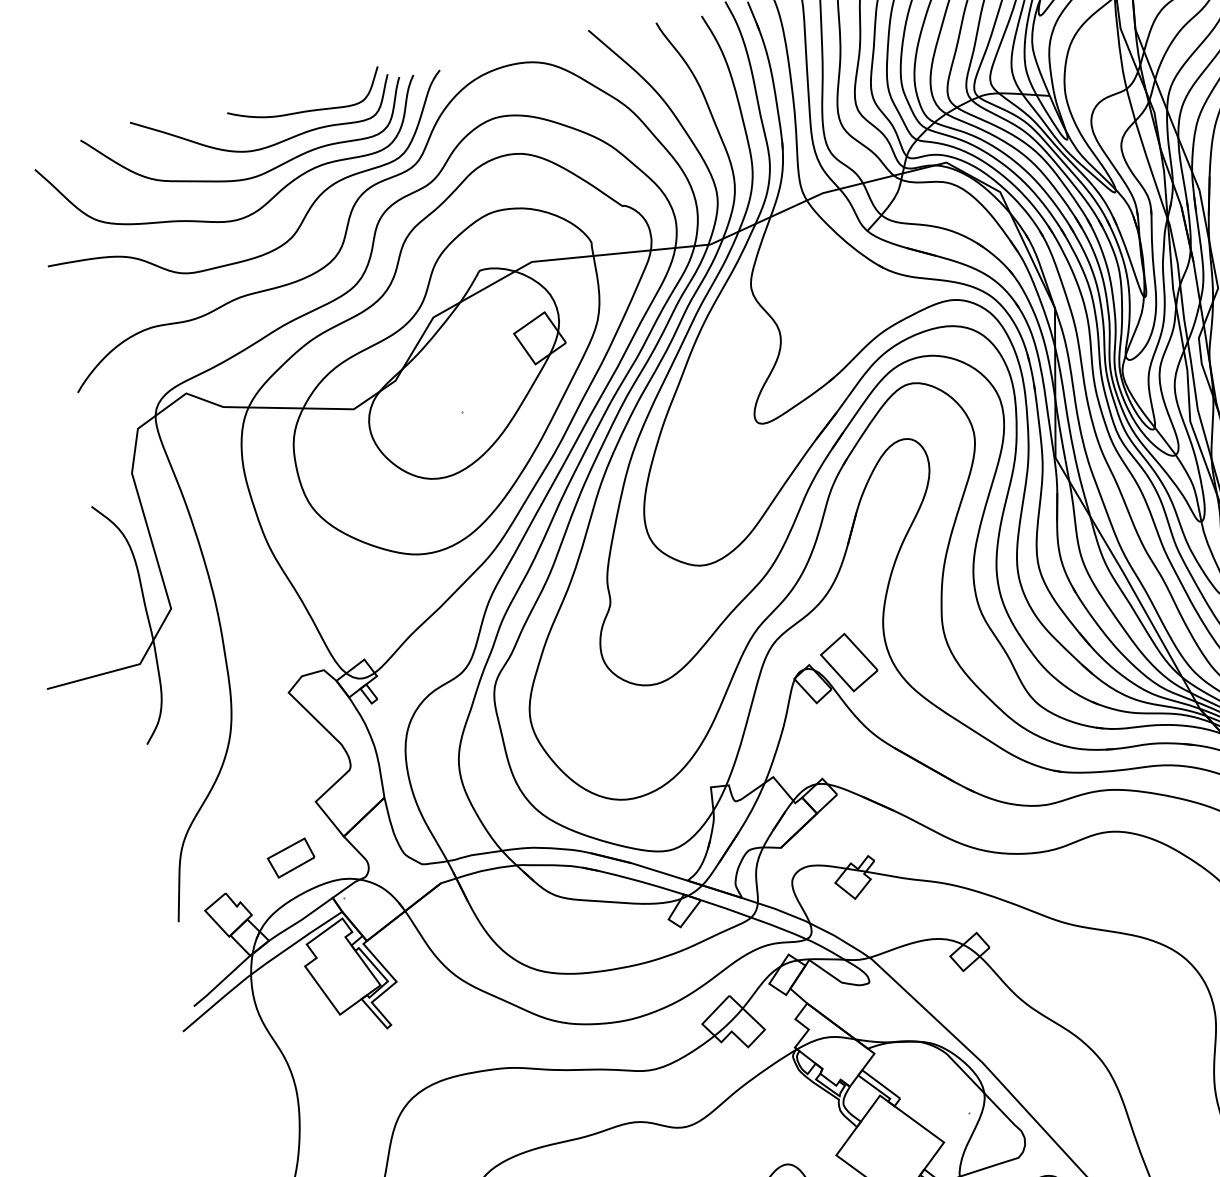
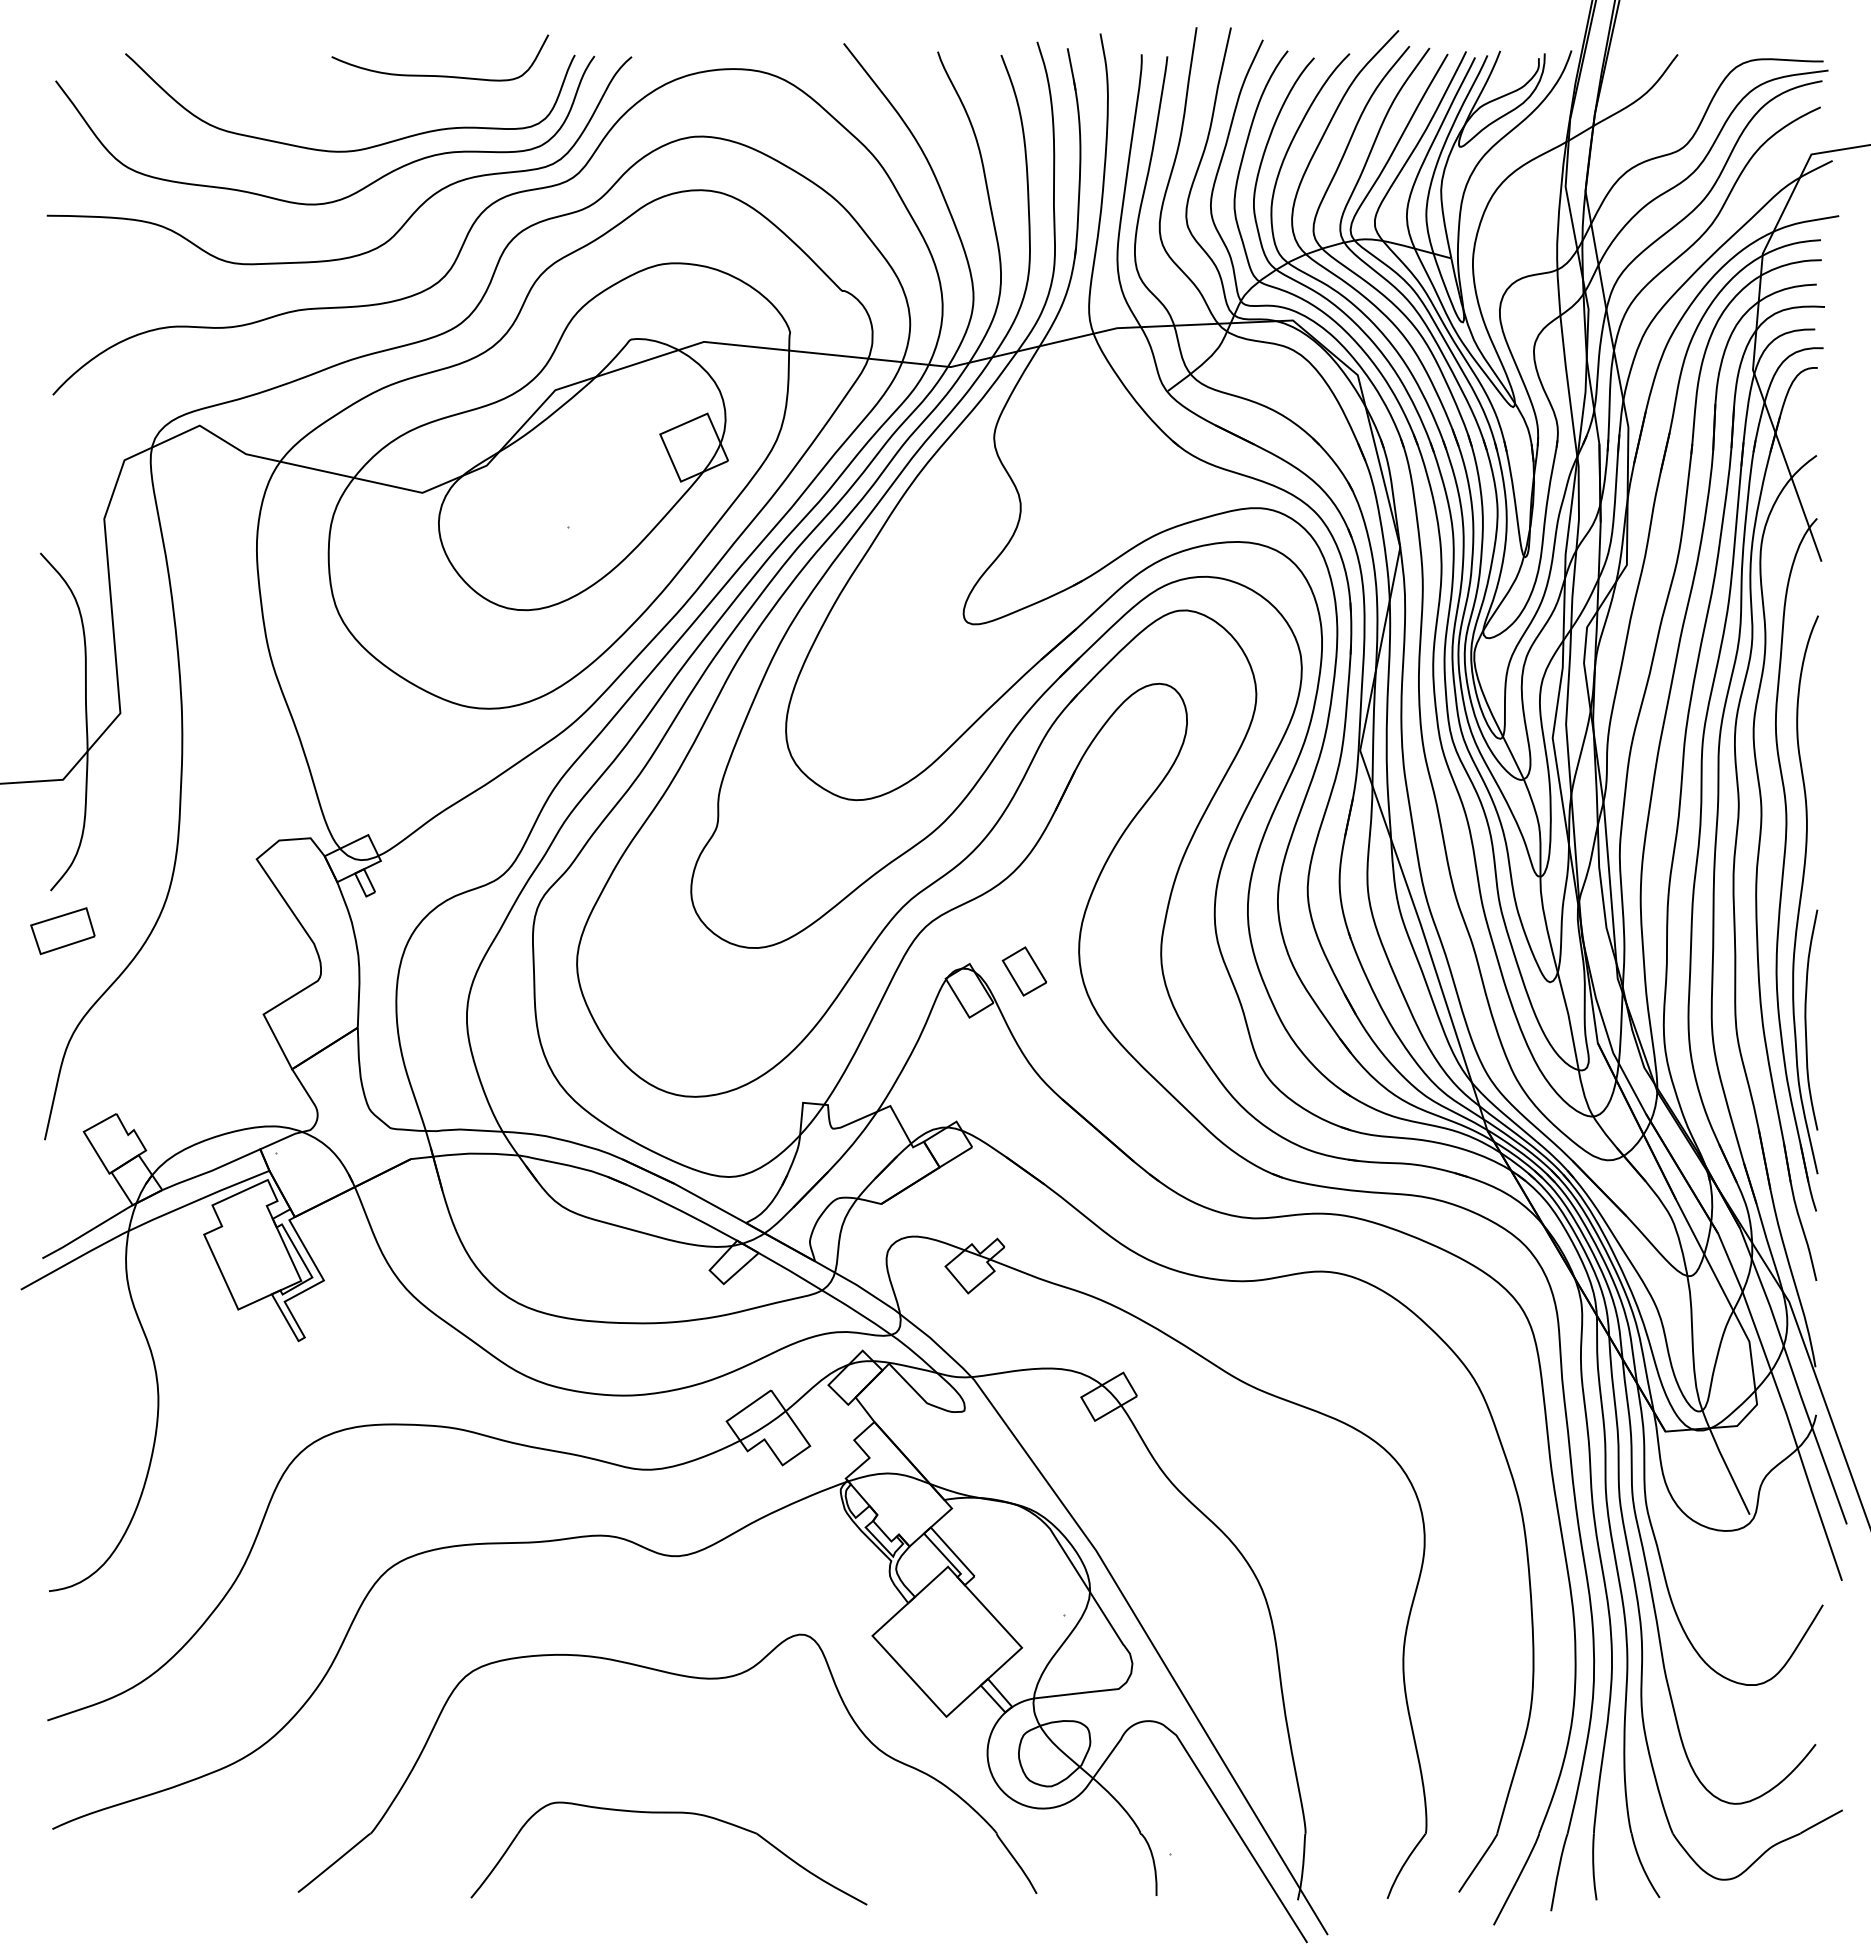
curve: (273, 144) -> (386, 111), removed
part: (849, 662) -> (1024, 971), size x0.6
part: (290, 858) -> (62, 931), moved

